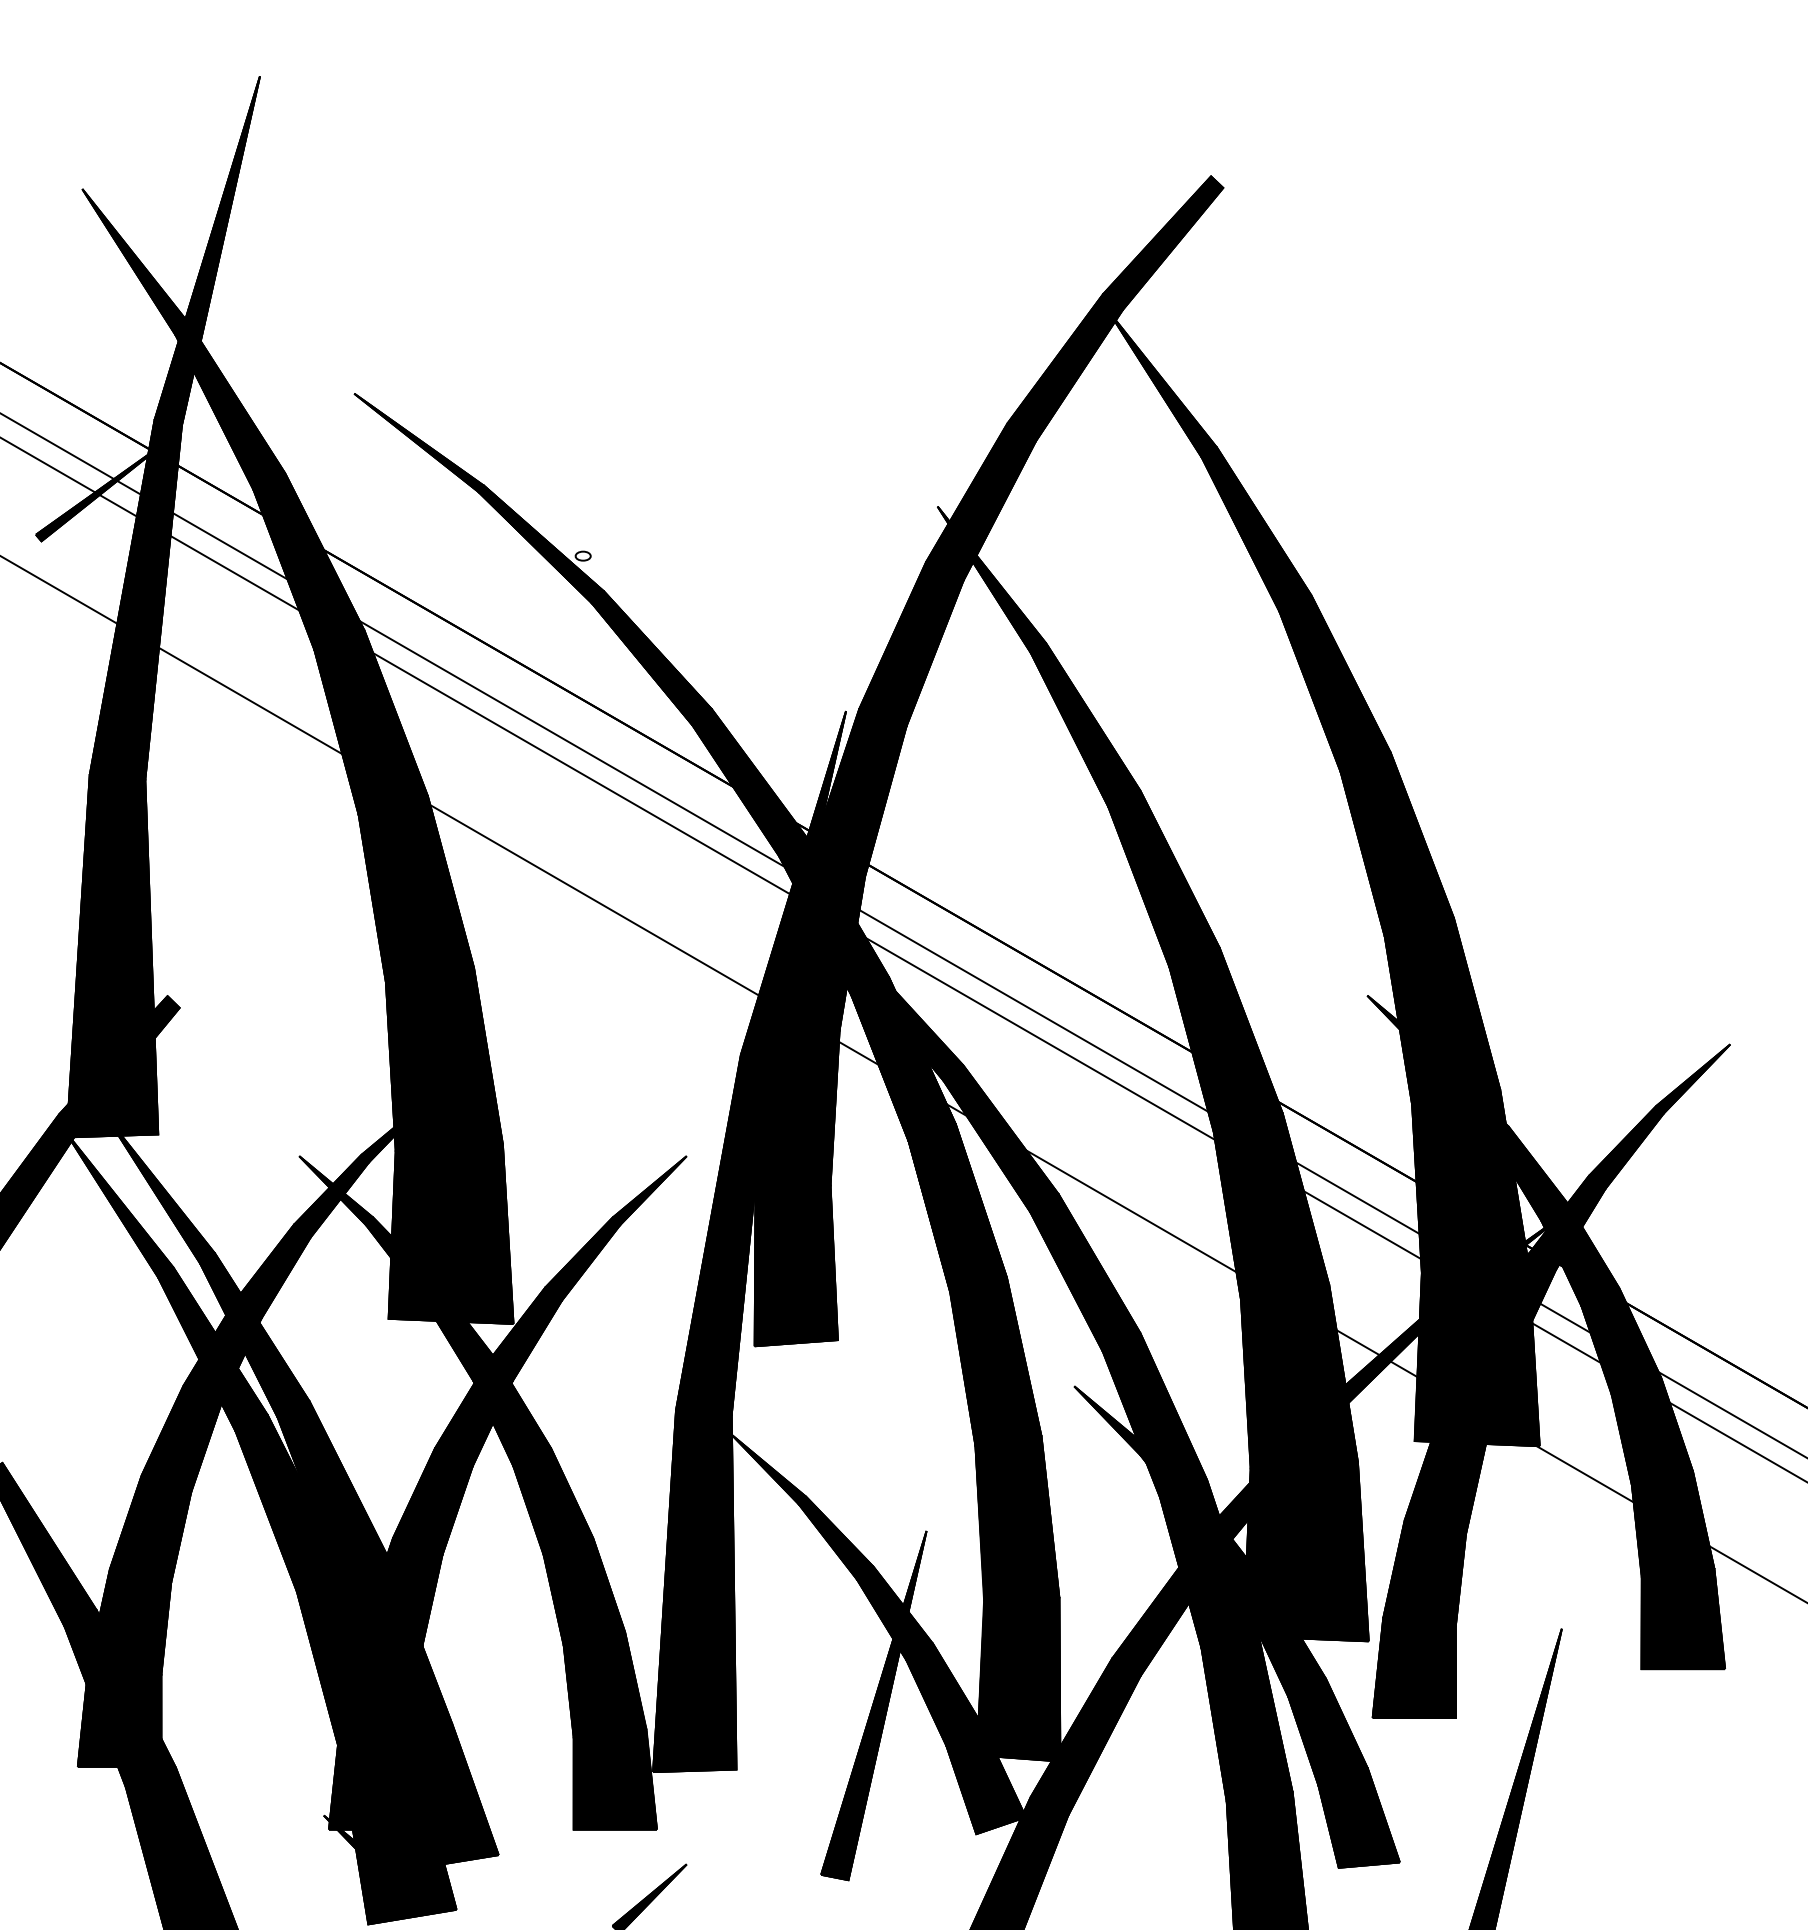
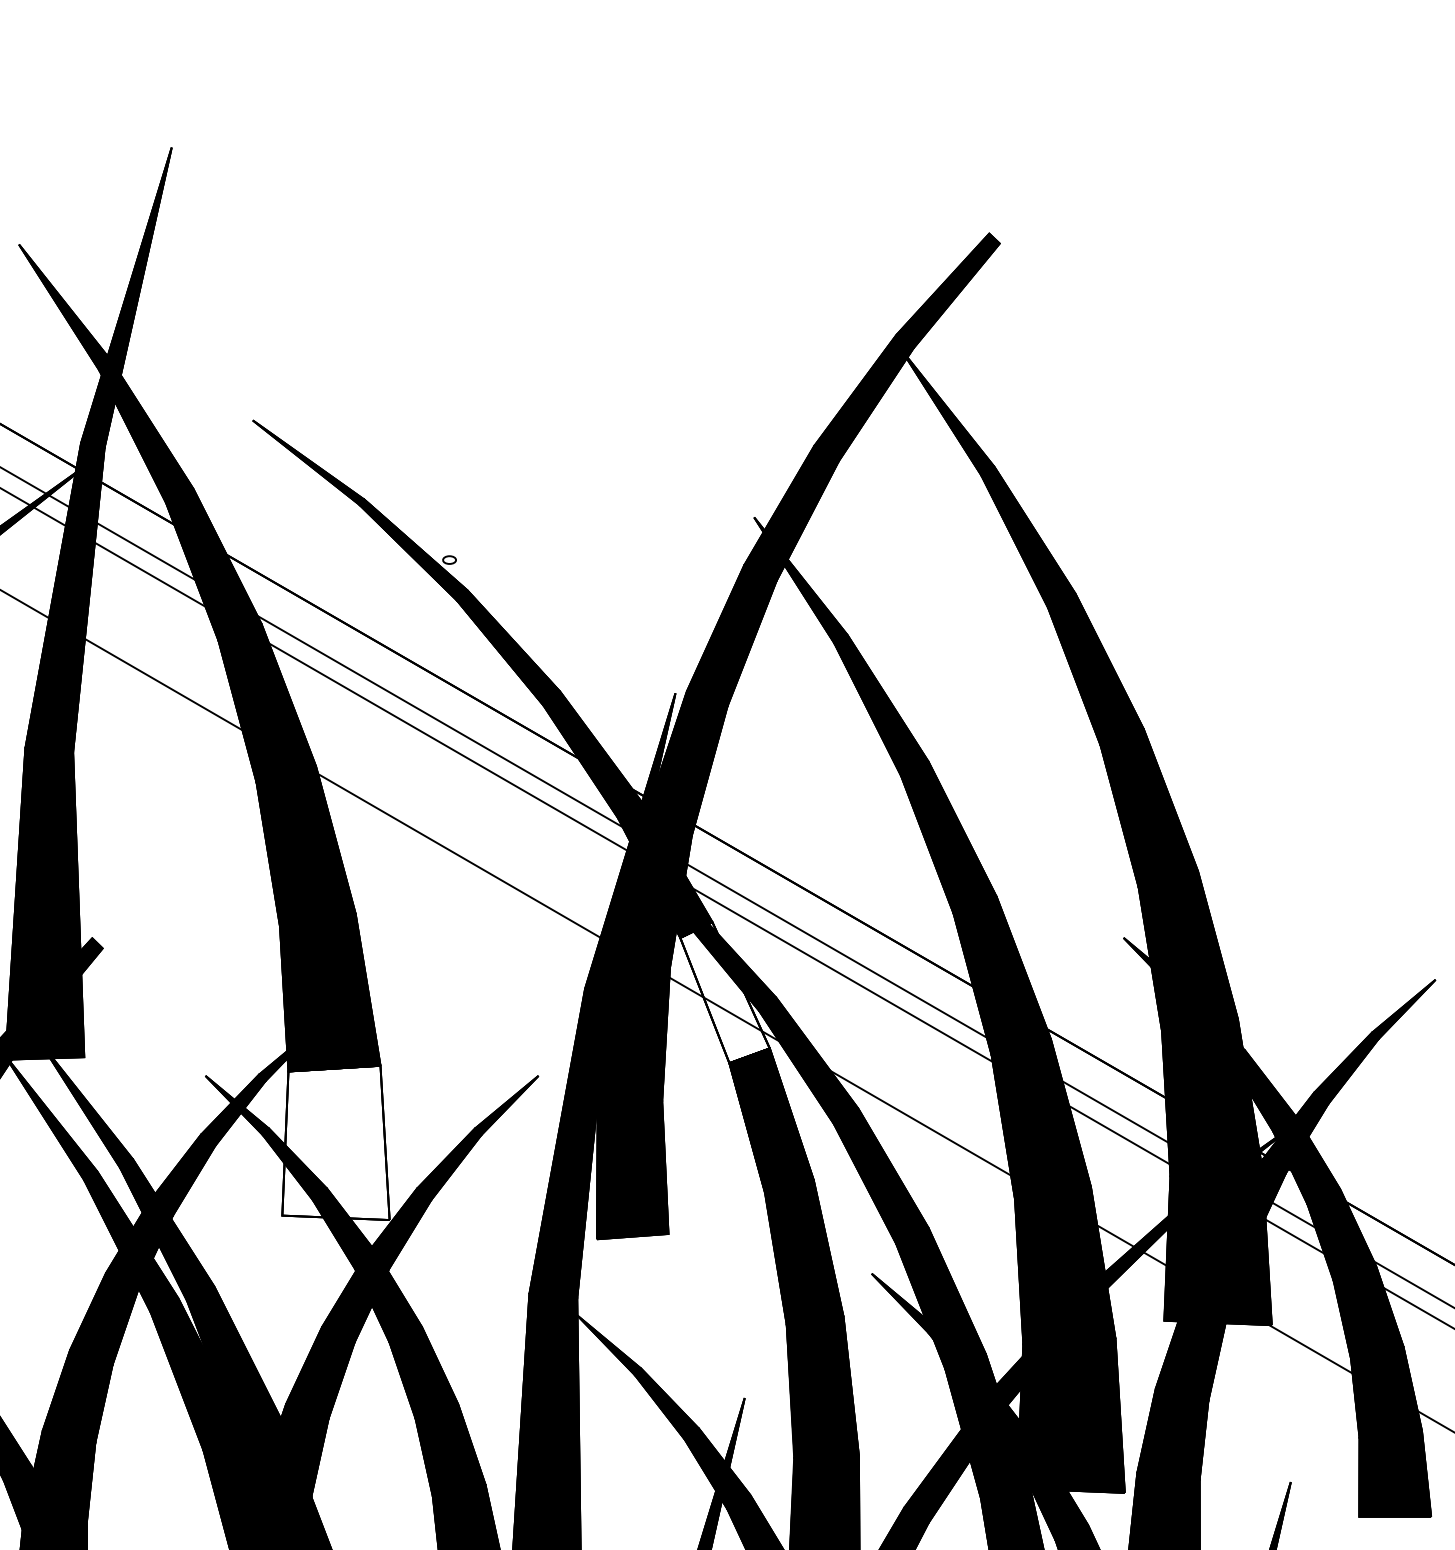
fill: (903, 1059) -> (724, 992), removed
fill: (450, 1233) -> (335, 1142), removed

